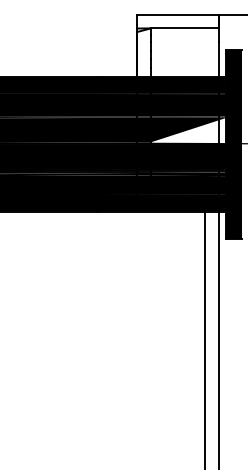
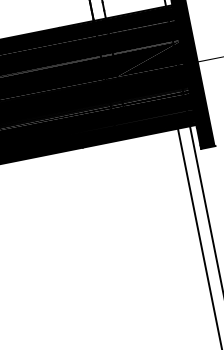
fill: (187, 130) -> (147, 59), added

